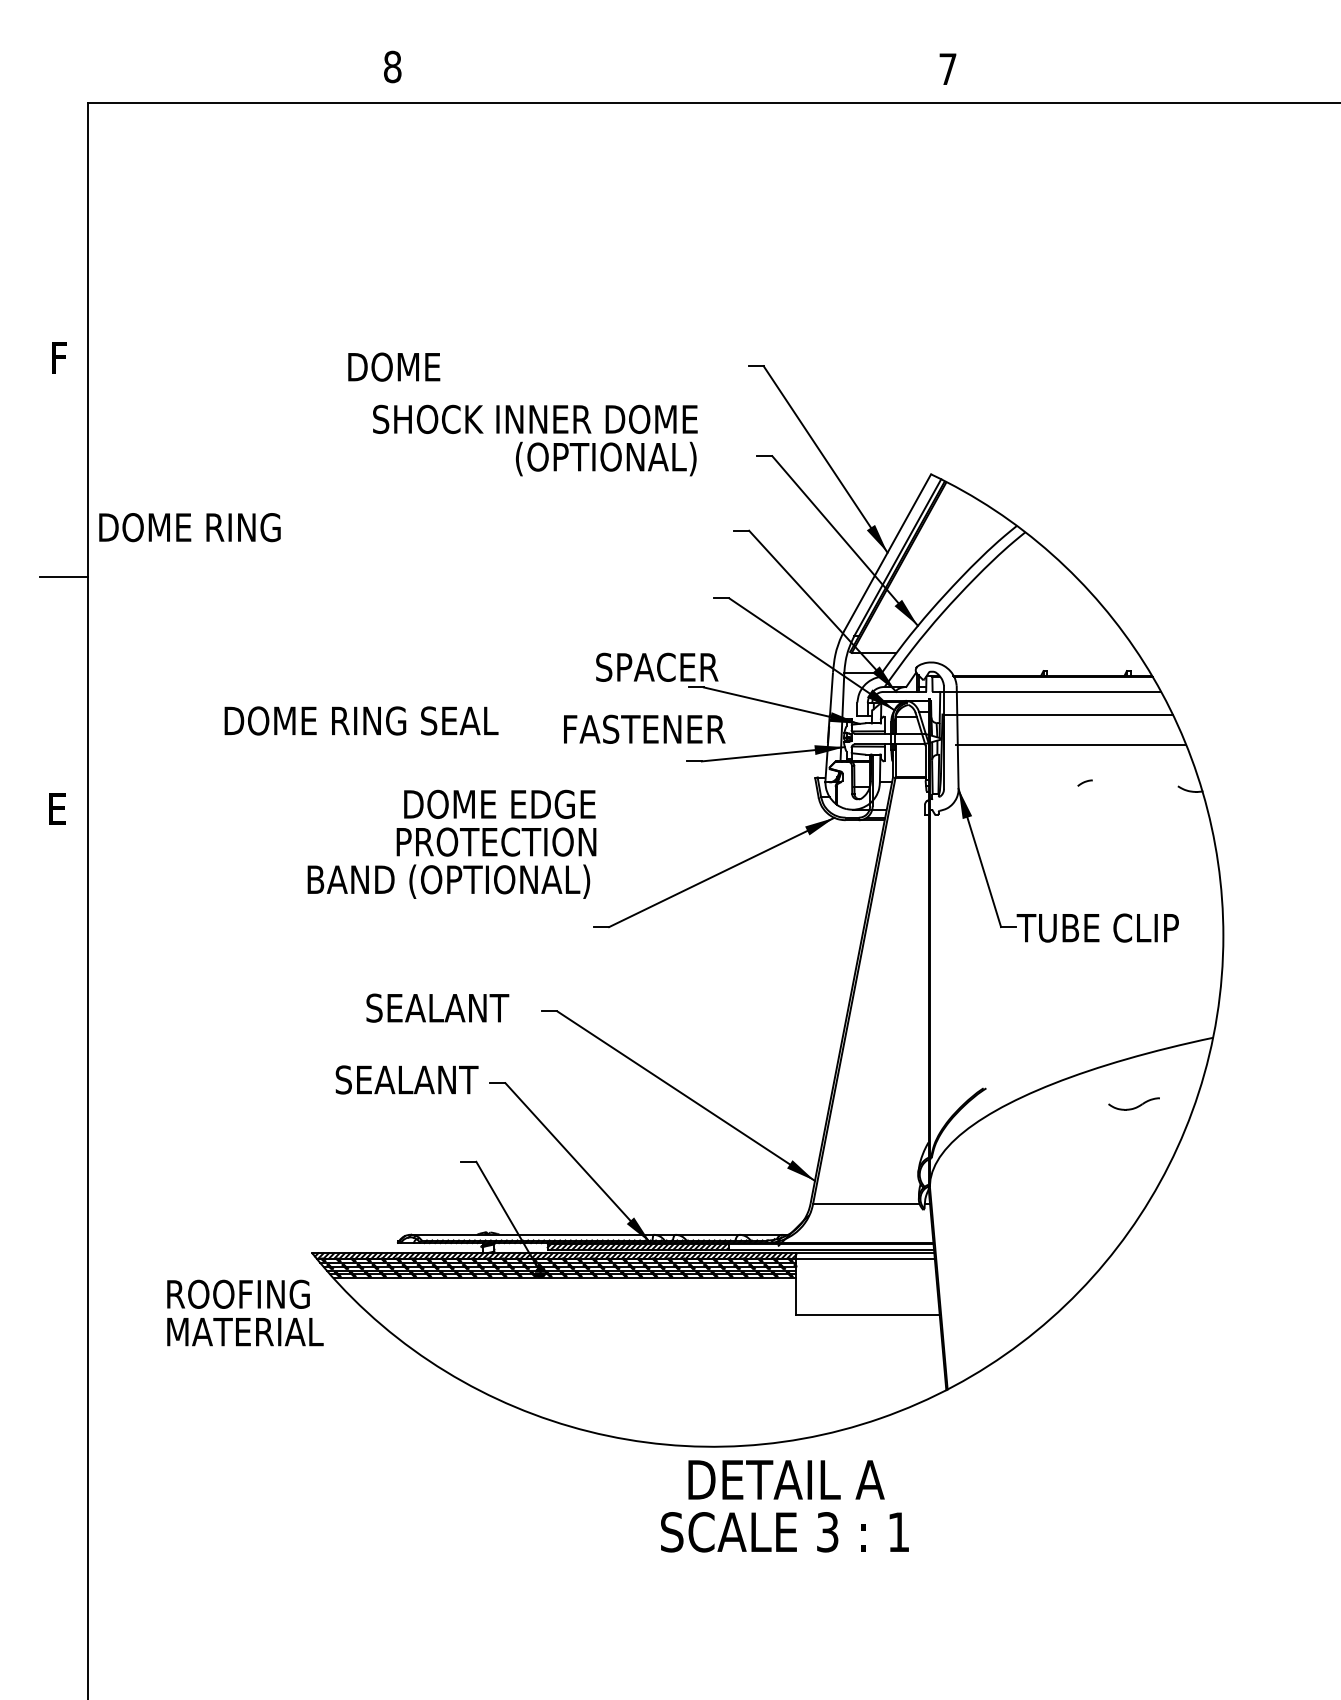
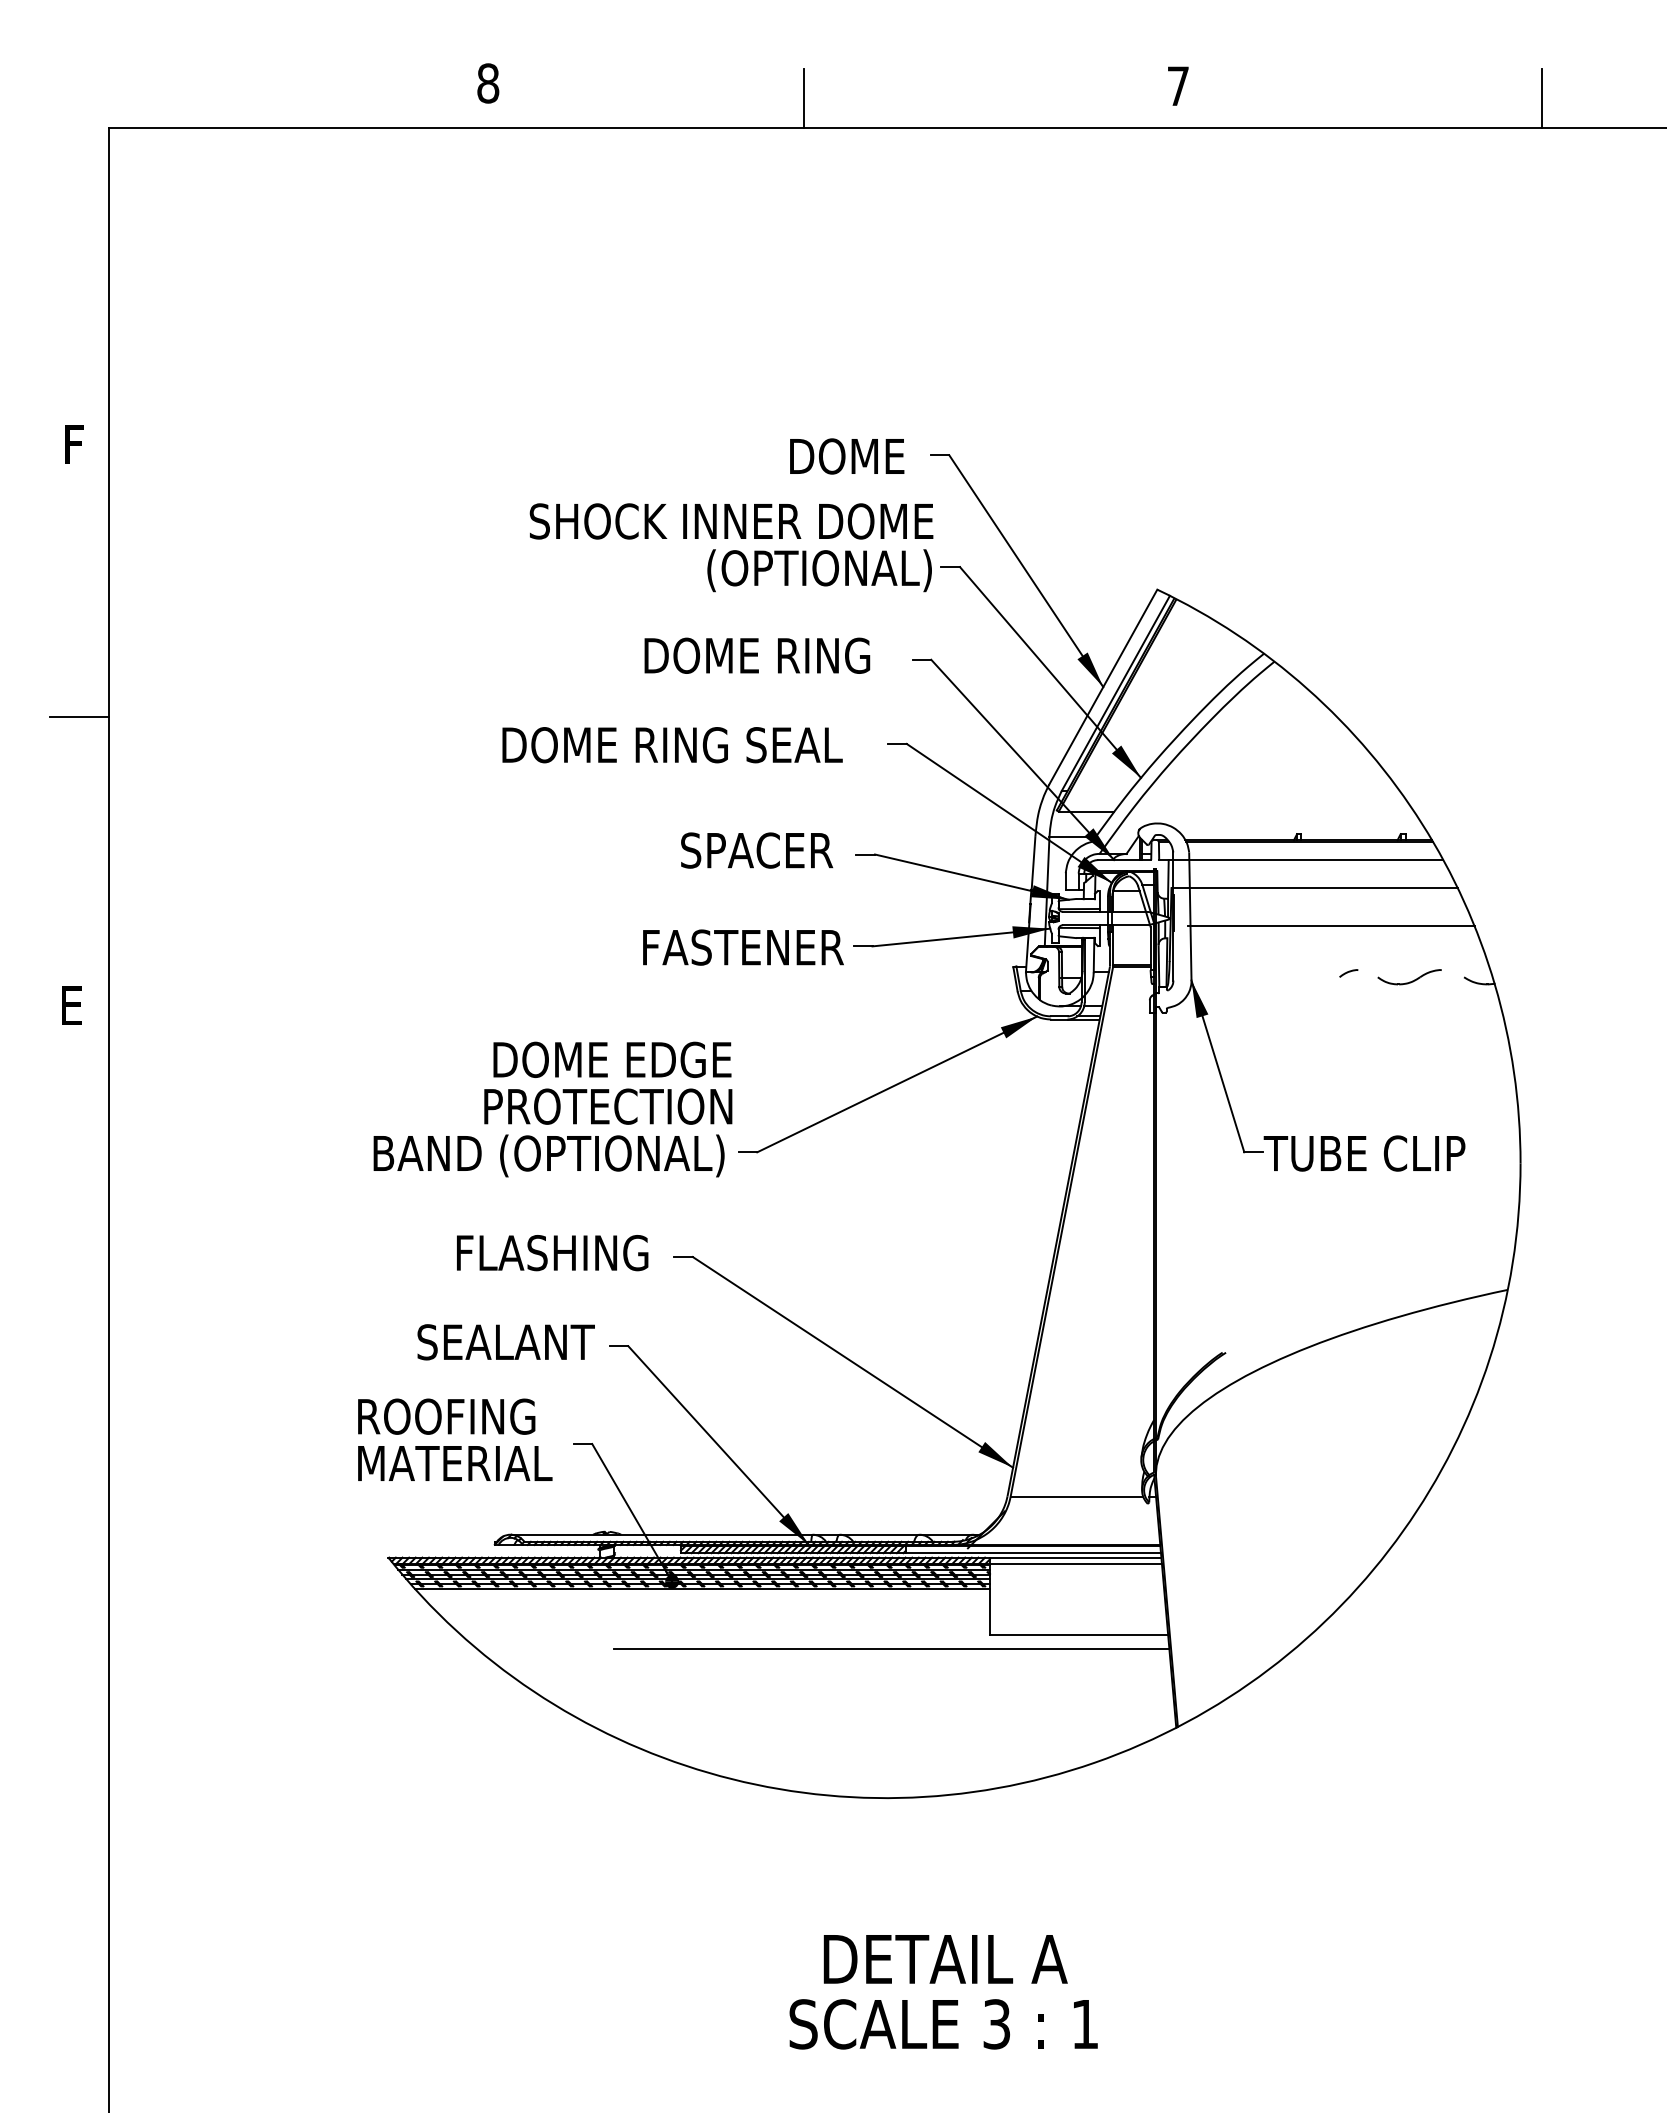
line: (647, 78) -> (804, 97), added
line: (1240, 78) -> (1541, 97), added
text: (394, 367) -> (847, 456), moved
text: (535, 440) -> (731, 547), moved
text: (190, 527) -> (757, 655), moved
text: (657, 667) -> (757, 850), moved
text: (361, 721) -> (672, 745), moved
text: (644, 729) -> (743, 947), moved
text: (451, 844) -> (552, 1109), moved
text: (443, 1007) -> (551, 1252), SEALANT -> FLASHING
part: (1134, 1104) -> (1409, 977), moved
text: (245, 1312) -> (455, 1439), moved
line: (717, 1326) -> (891, 1648), added
text: (784, 1506) -> (943, 1992), moved

